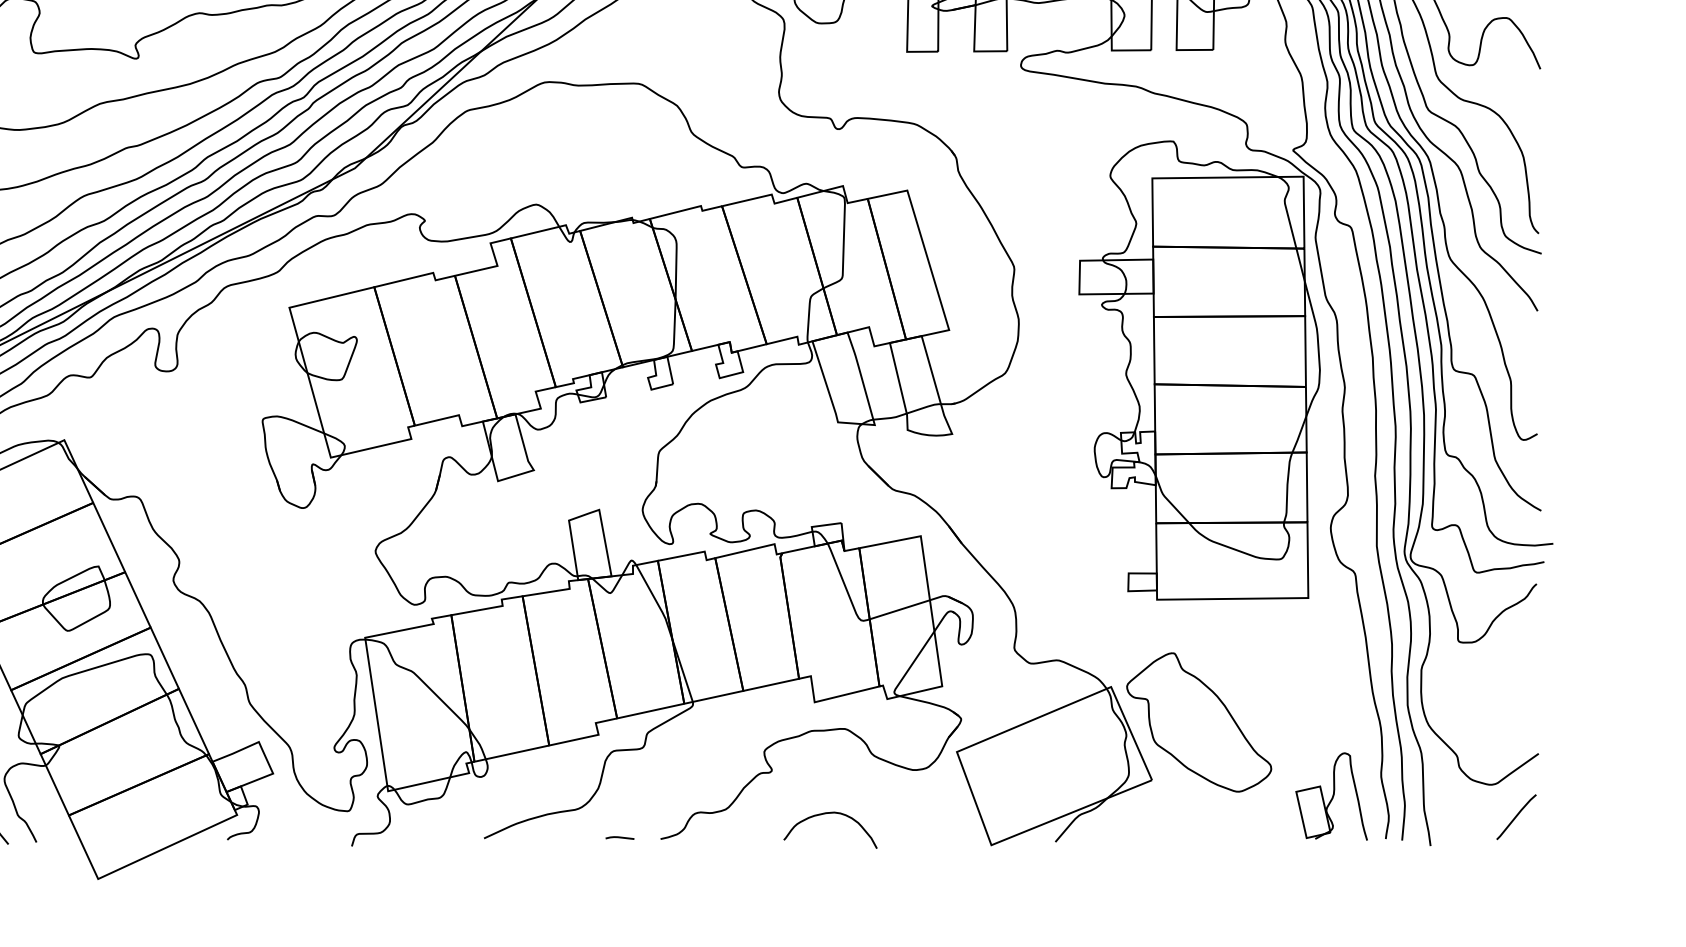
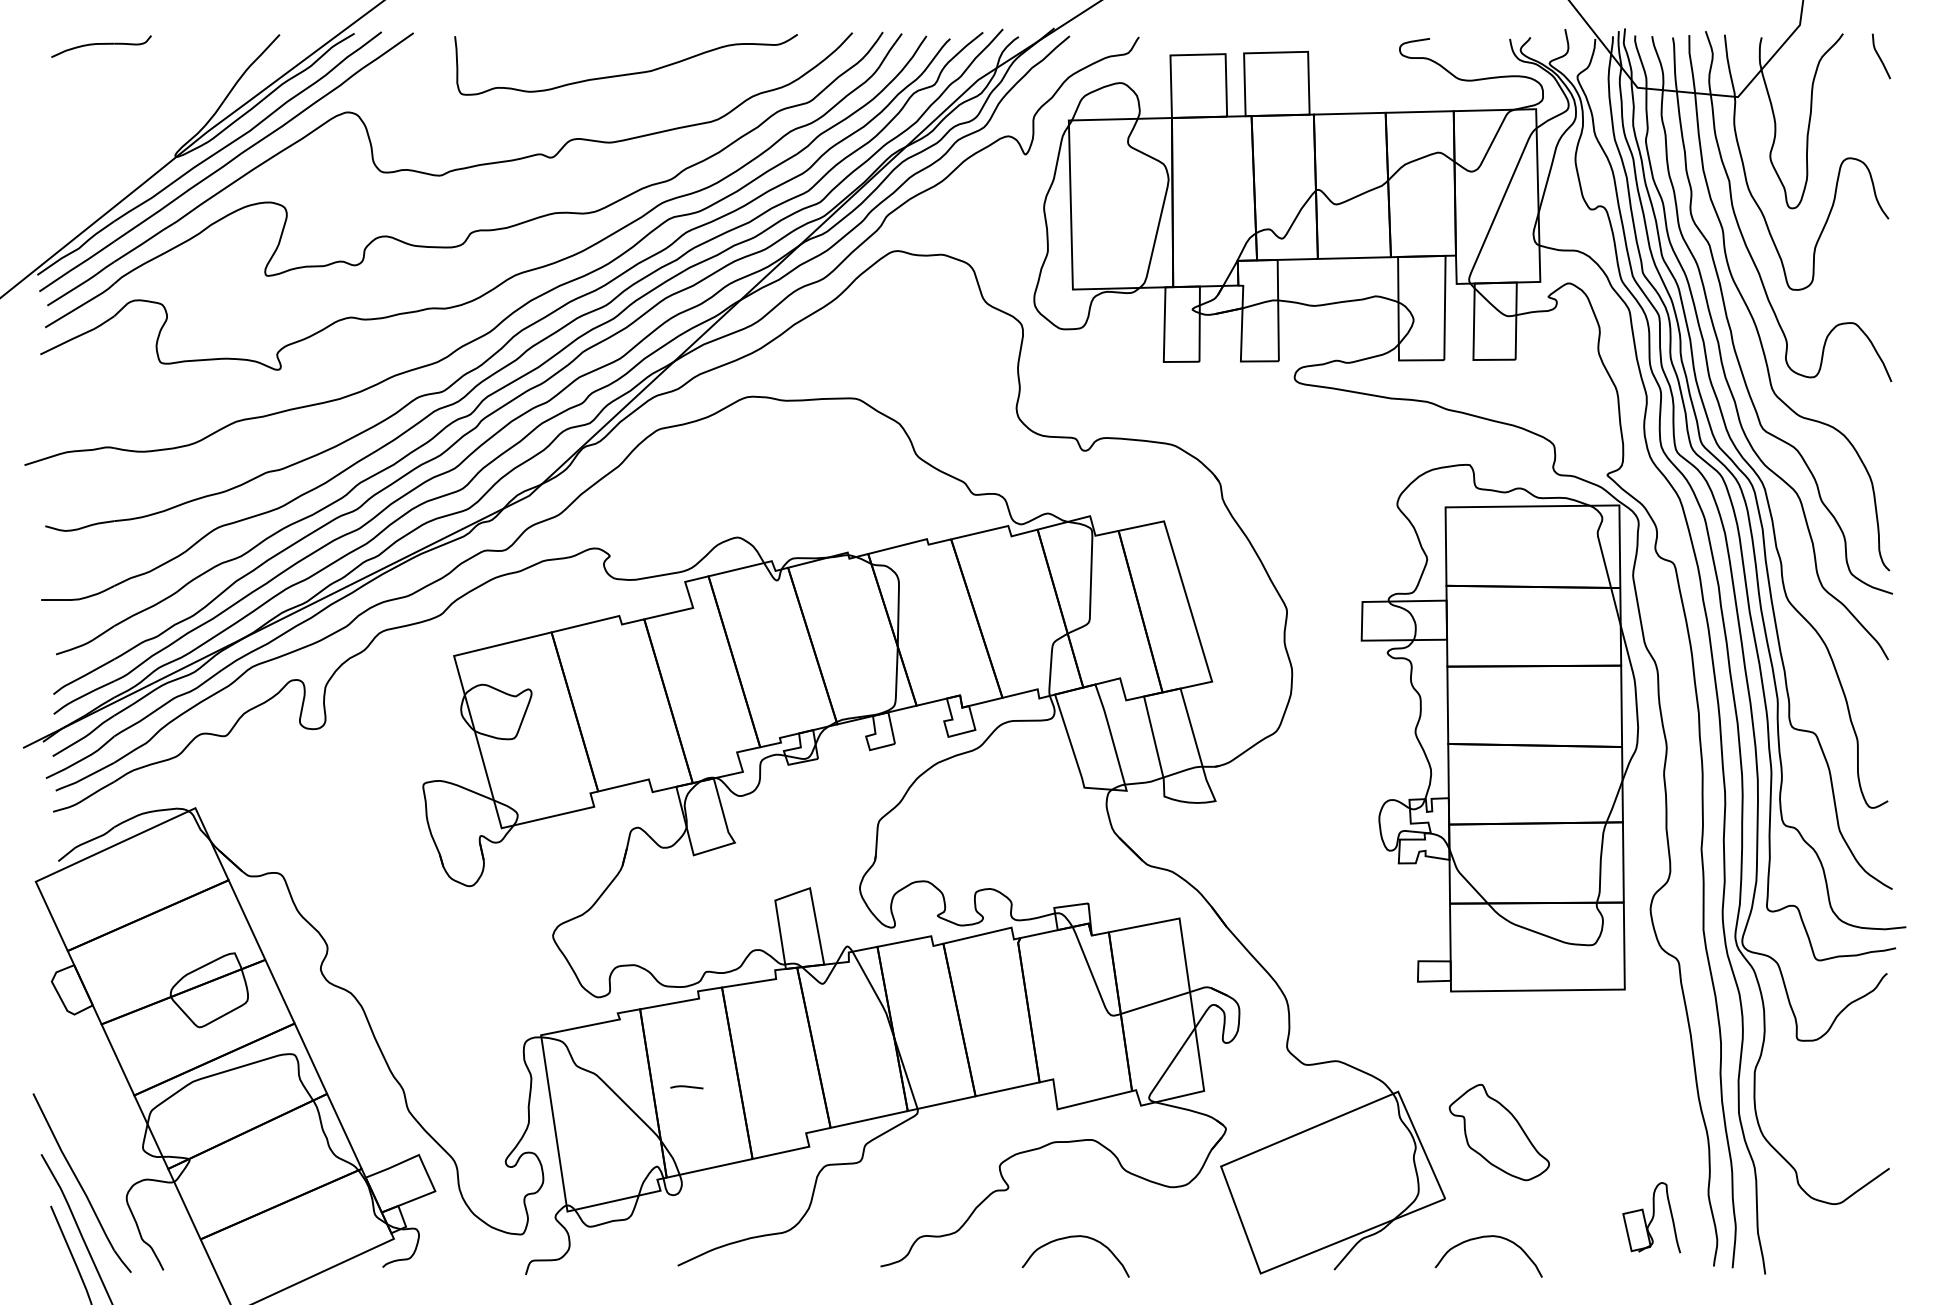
part: (1199, 722) -> (1499, 1132), size x0.6
part: (1331, 796) -> (1651, 1217), size x0.7
curve: (1189, 813) -> (1488, 1237), added
line: (1516, 817) -> (1864, 1241), removed
line: (619, 838) -> (686, 1087), moved

